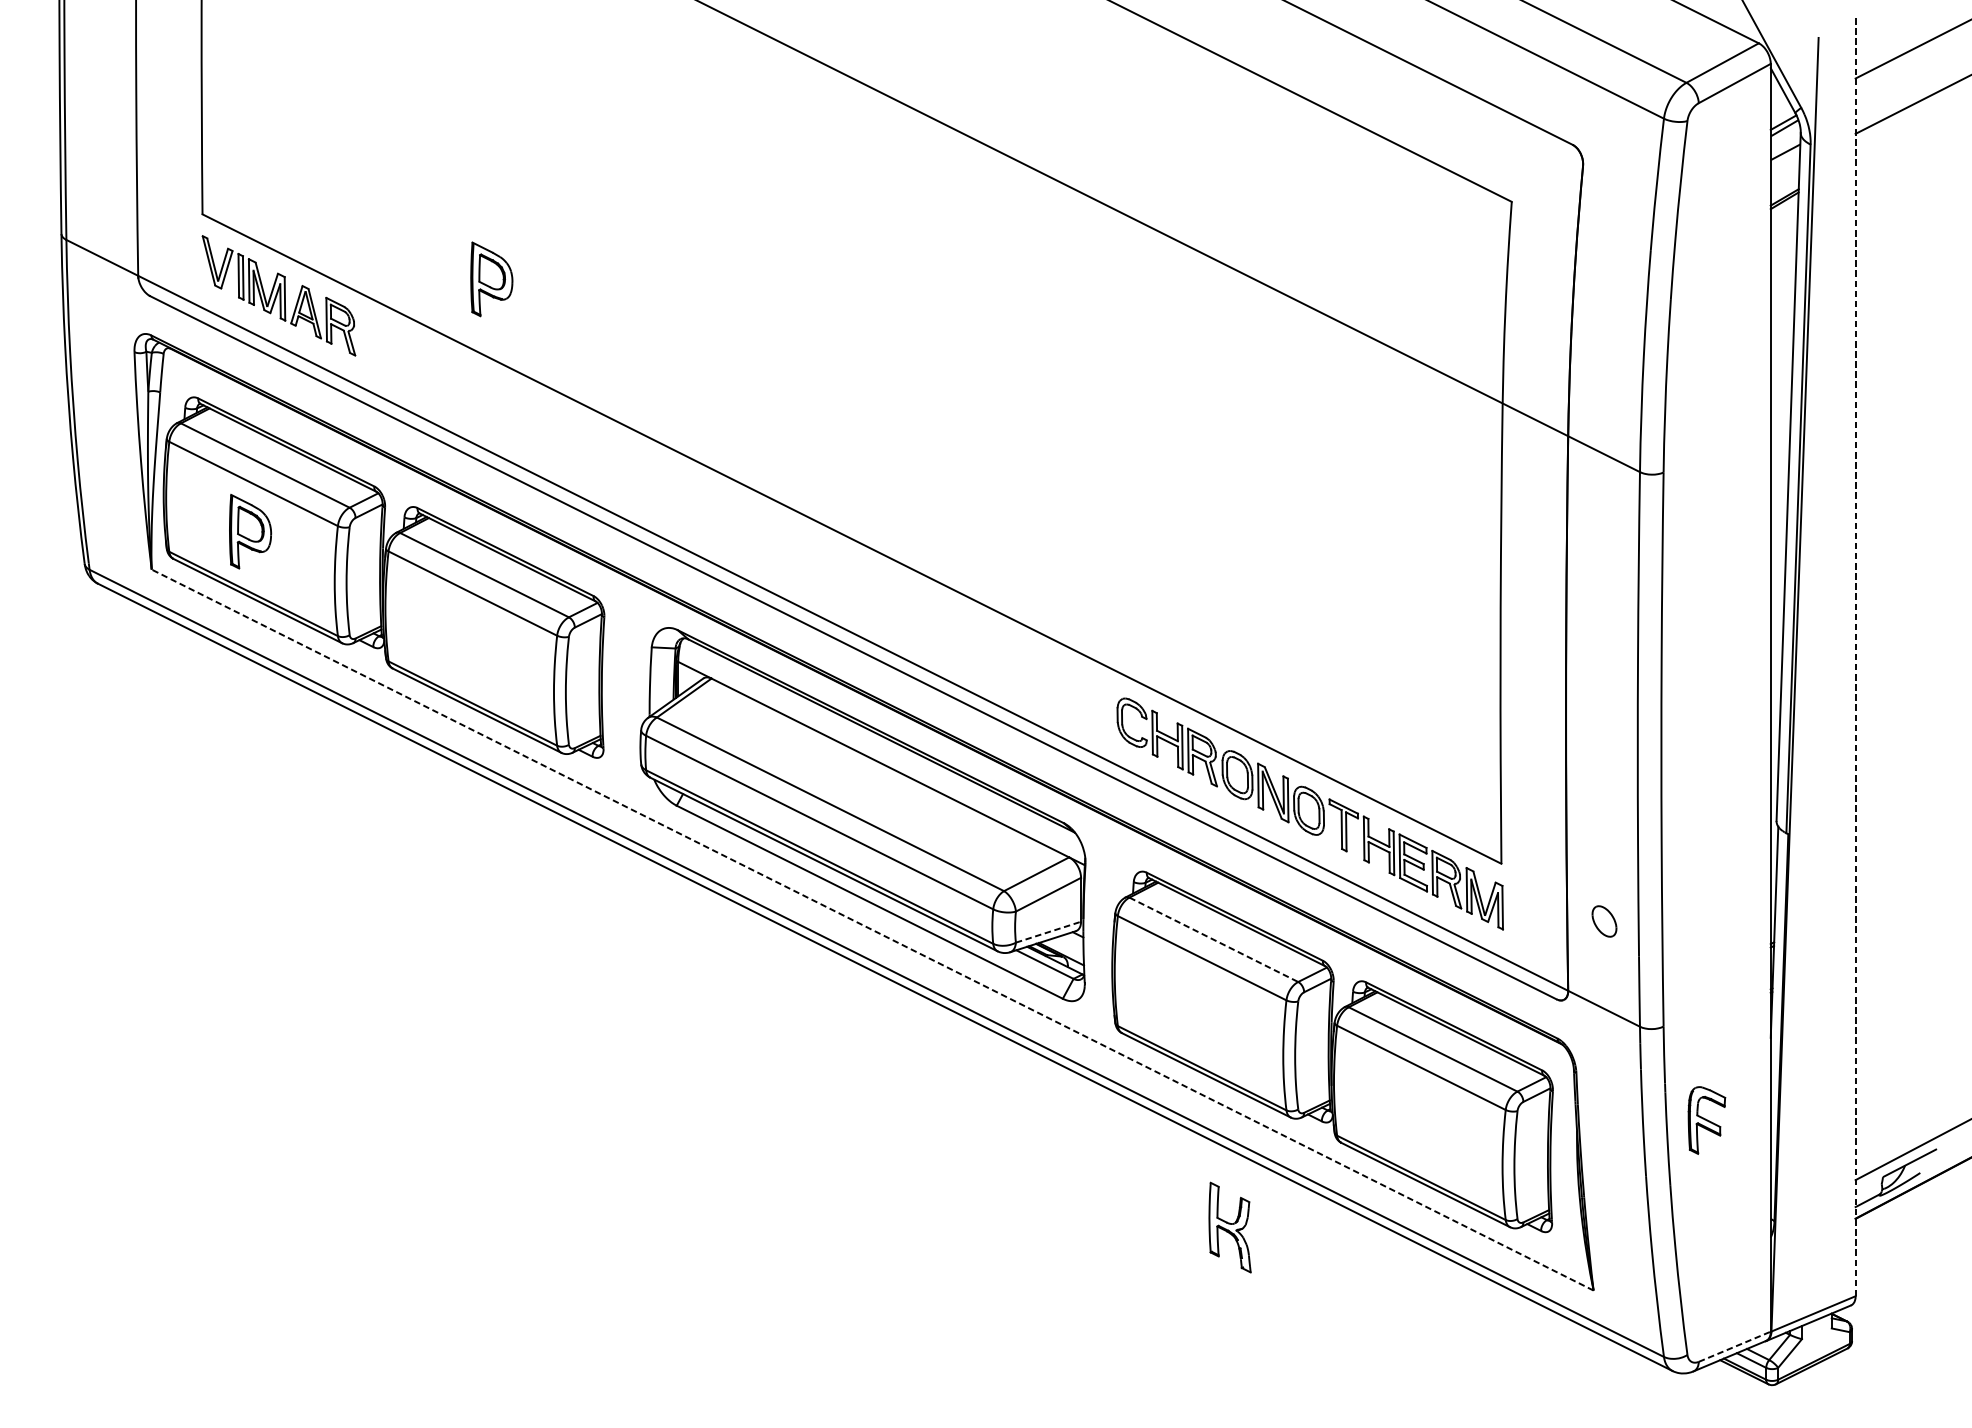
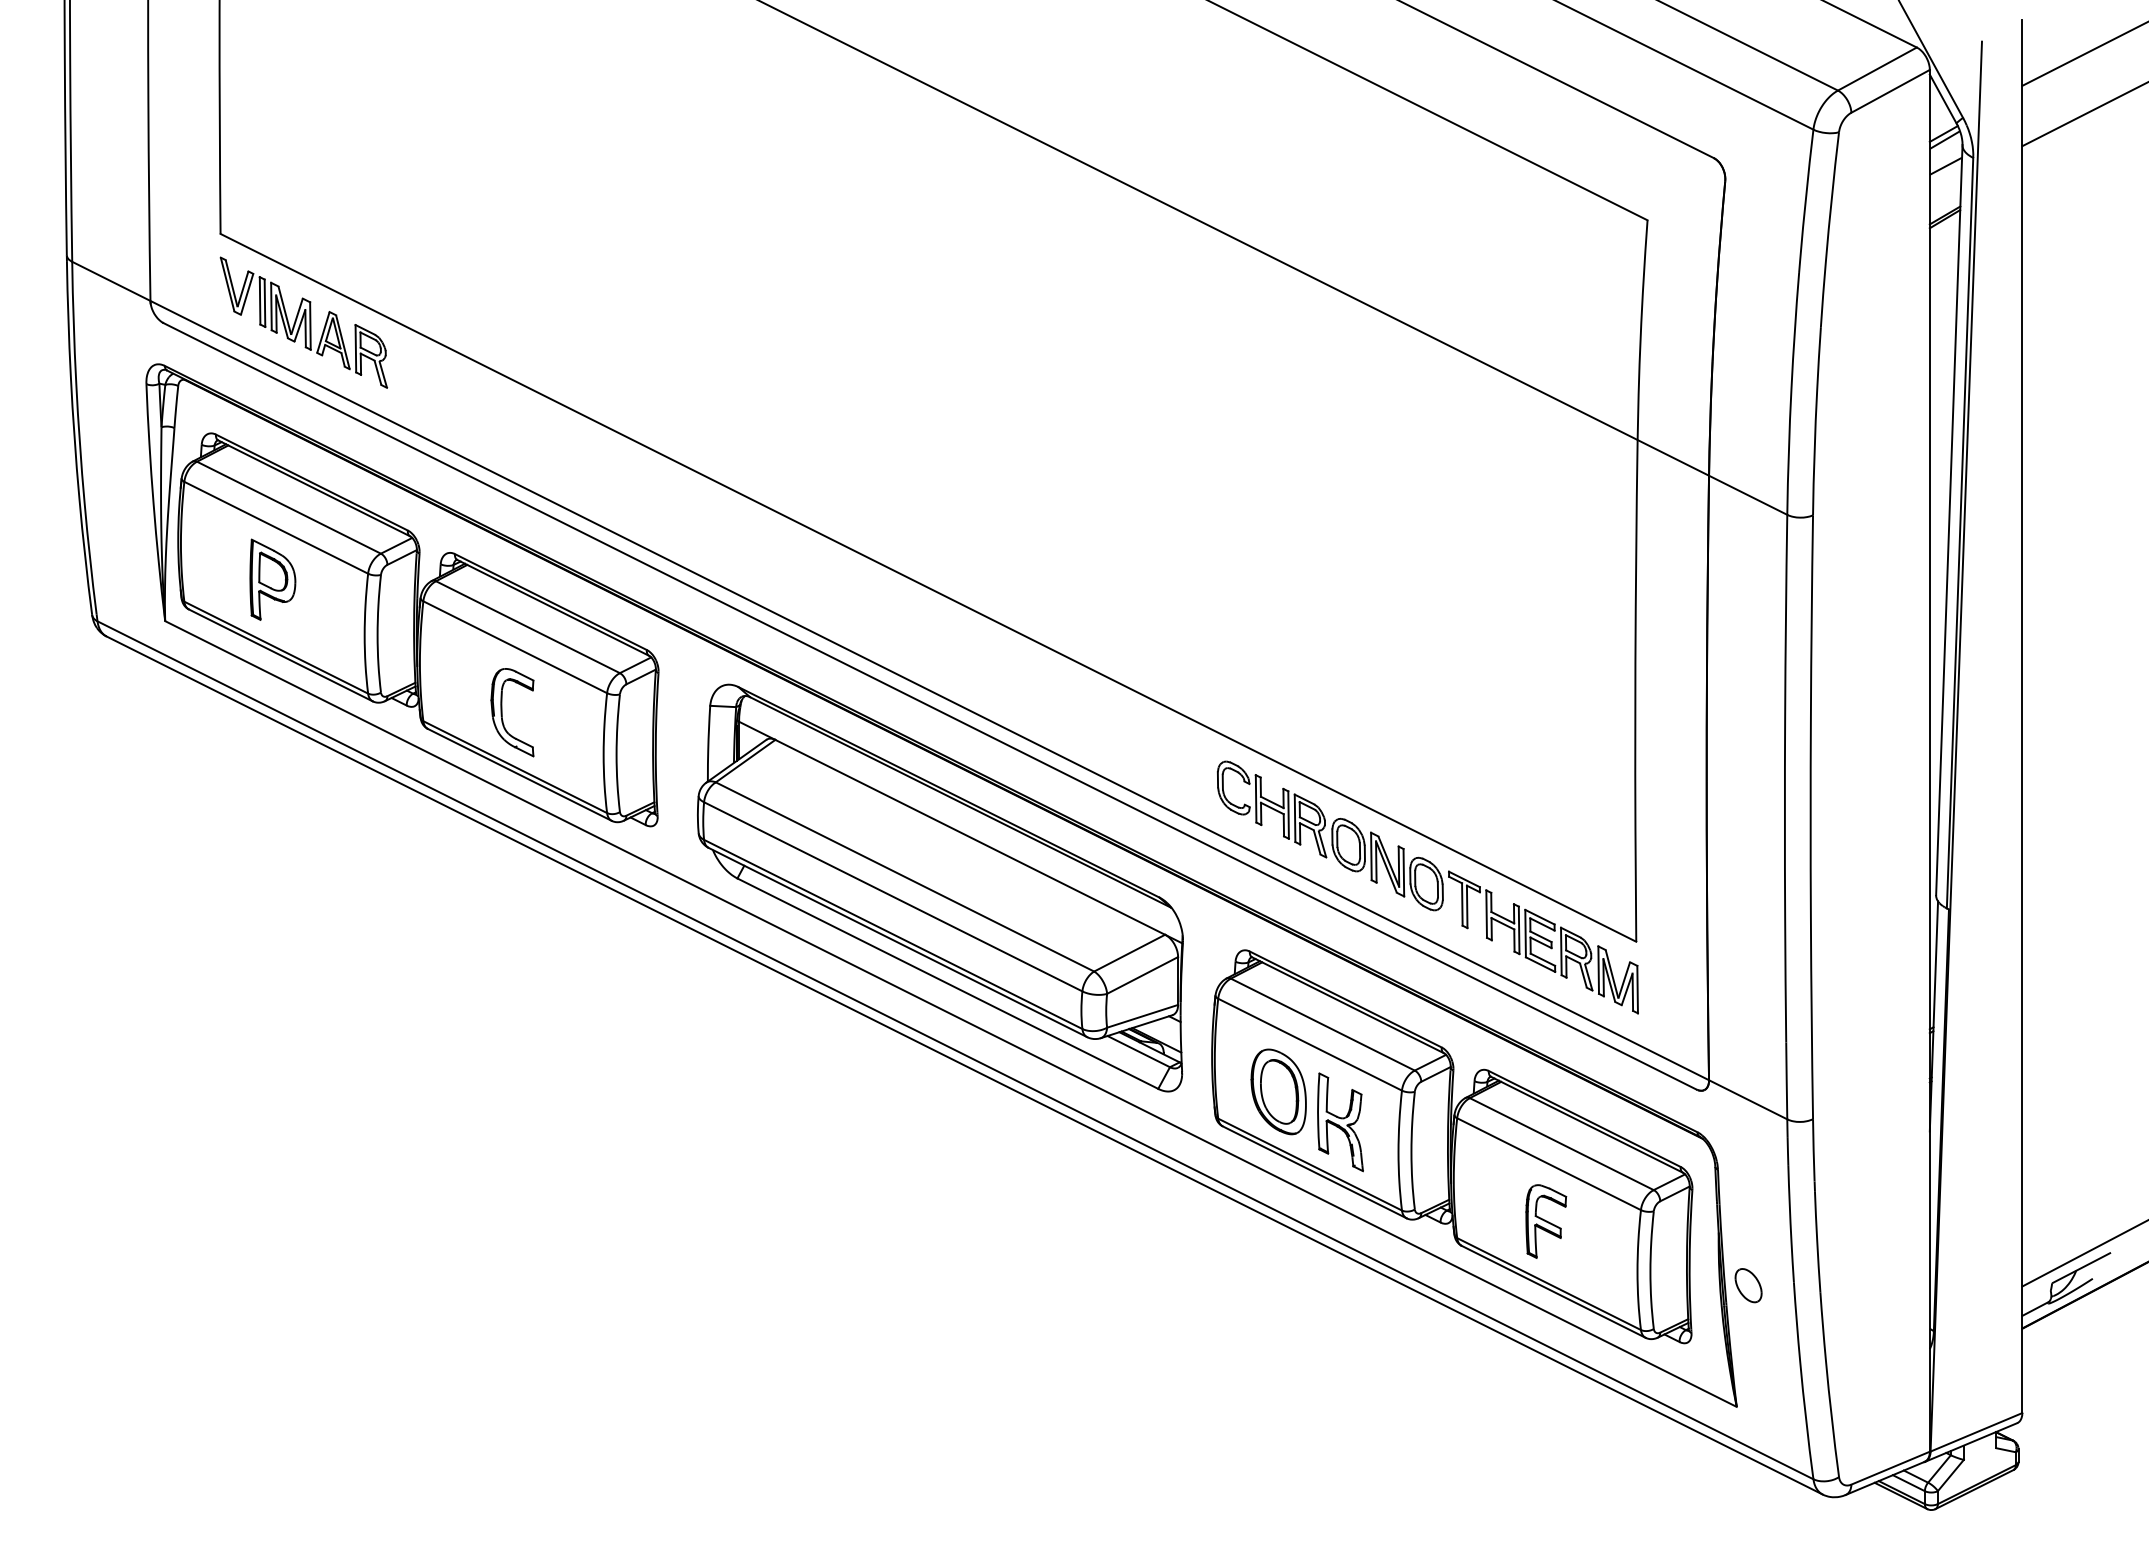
part: (491, 279) -> (535, 304), removed
part: (461, 653) -> (502, 712), added
line: (1855, 657) -> (2022, 716), dashed -> solid
part: (1604, 921) -> (1748, 1285), moved
line: (872, 930) -> (950, 1014), dashed -> solid
line: (1049, 932) -> (1143, 1016), dashed -> solid
line: (1213, 939) -> (1322, 1024), dashed -> solid
part: (1173, 1001) -> (1278, 1091), added
part: (1707, 1120) -> (1546, 1221), moved
part: (1230, 1227) -> (1340, 1122), moved
line: (1734, 1347) -> (1890, 1468), dashed -> solid

